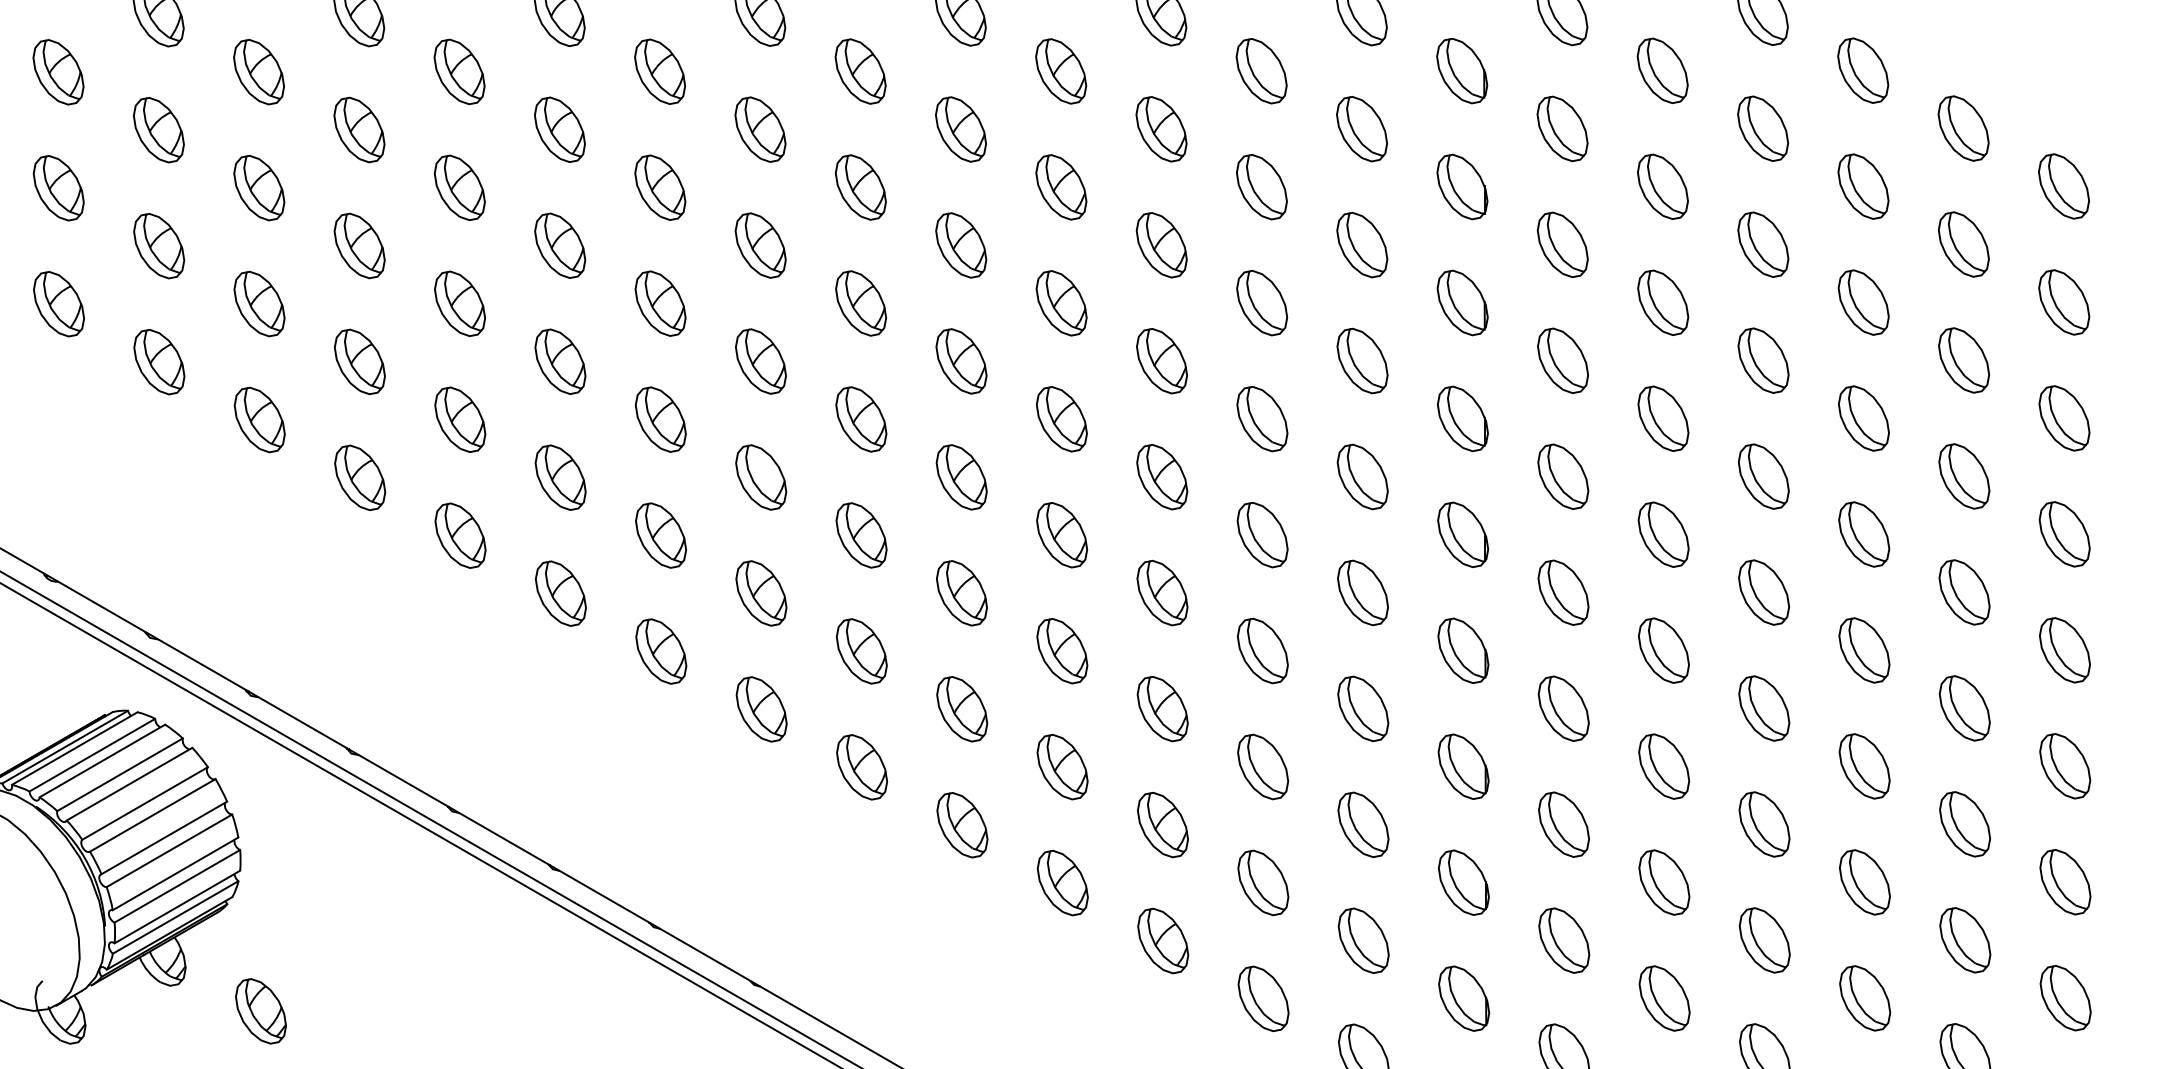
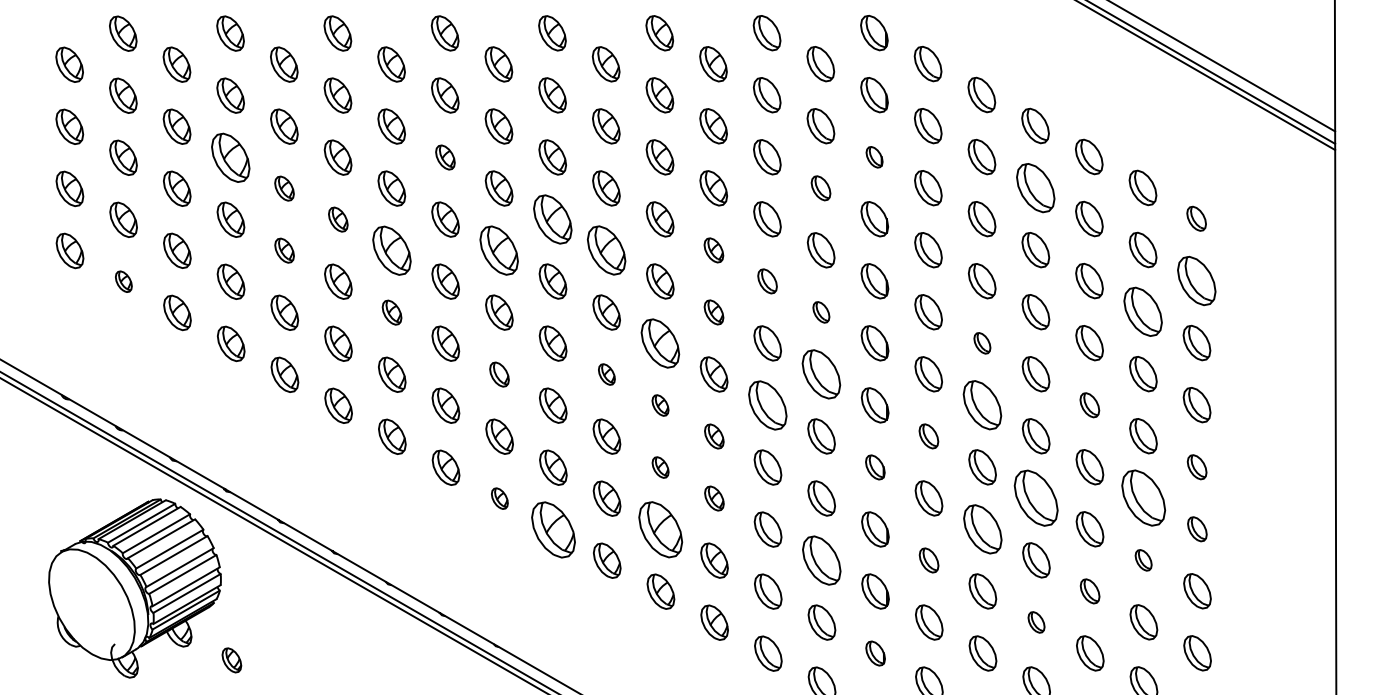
part: (258, 71) -> (230, 157), size x1.4
part: (660, 71) -> (445, 157), size x0.7
part: (1461, 71) -> (874, 157), size x0.6
part: (1762, 127) -> (1035, 187), size x1.4
part: (359, 129) -> (284, 188), size x0.7
part: (1360, 129) -> (820, 188), size x0.7
part: (2063, 185) -> (1196, 218), size x0.7
part: (460, 187) -> (338, 219), size x0.7
part: (860, 187) -> (552, 219), size x1.4
part: (359, 245) -> (284, 250), size x0.7
part: (559, 245) -> (391, 250), size x1.4
part: (761, 245) -> (499, 250), size x1.4
part: (961, 245) -> (606, 250), size x1.4
part: (1161, 245) -> (713, 250), size x0.7
part: (2063, 301) -> (1196, 280), size x1.4
part: (58, 303) -> (123, 281), size x0.6
part: (1261, 303) -> (767, 281), size x0.7
part: (559, 361) -> (391, 312), size x0.7
part: (1161, 361) -> (713, 312), size x0.7
part: (1362, 361) -> (821, 312), size x0.6
part: (1964, 361) -> (1143, 312), size x1.4
part: (1062, 419) -> (660, 343), size x1.4
part: (1663, 419) -> (982, 343), size x0.6
part: (761, 477) -> (499, 374), size x0.7
part: (961, 477) -> (606, 374), size x0.6
part: (1362, 477) -> (821, 374), size x1.4
part: (1062, 535) -> (660, 405), size x0.6
part: (1261, 535) -> (767, 405), size x1.4
part: (1663, 535) -> (982, 405), size x1.4
part: (1863, 535) -> (1089, 405), size x0.7
part: (1162, 593) -> (714, 436), size x0.7
part: (1562, 593) -> (928, 436), size x0.7
part: (1062, 650) -> (660, 467), size x0.6
part: (1463, 650) -> (875, 467), size x0.7
part: (2063, 650) -> (1196, 467), size x0.7
part: (761, 708) -> (499, 498), size x0.6
part: (1162, 708) -> (714, 498), size x0.7
part: (1764, 708) -> (1036, 498), size x1.6
part: (1964, 708) -> (1143, 498), size x1.6
part: (862, 766) -> (553, 529), size x1.6
part: (1062, 766) -> (660, 529), size x1.6
part: (1663, 766) -> (982, 529), size x1.4
part: (2065, 766) -> (1197, 529), size x0.7
part: (1362, 824) -> (821, 560), size x1.4
part: (1562, 824) -> (928, 560), size x0.7
part: (1964, 824) -> (1143, 560), size x0.6
part: (1863, 882) -> (1089, 591), size x0.7
part: (1764, 940) -> (1036, 622), size x0.6
part: (1463, 998) -> (875, 653), size x0.7
part: (260, 1011) -> (231, 660), size x0.7

